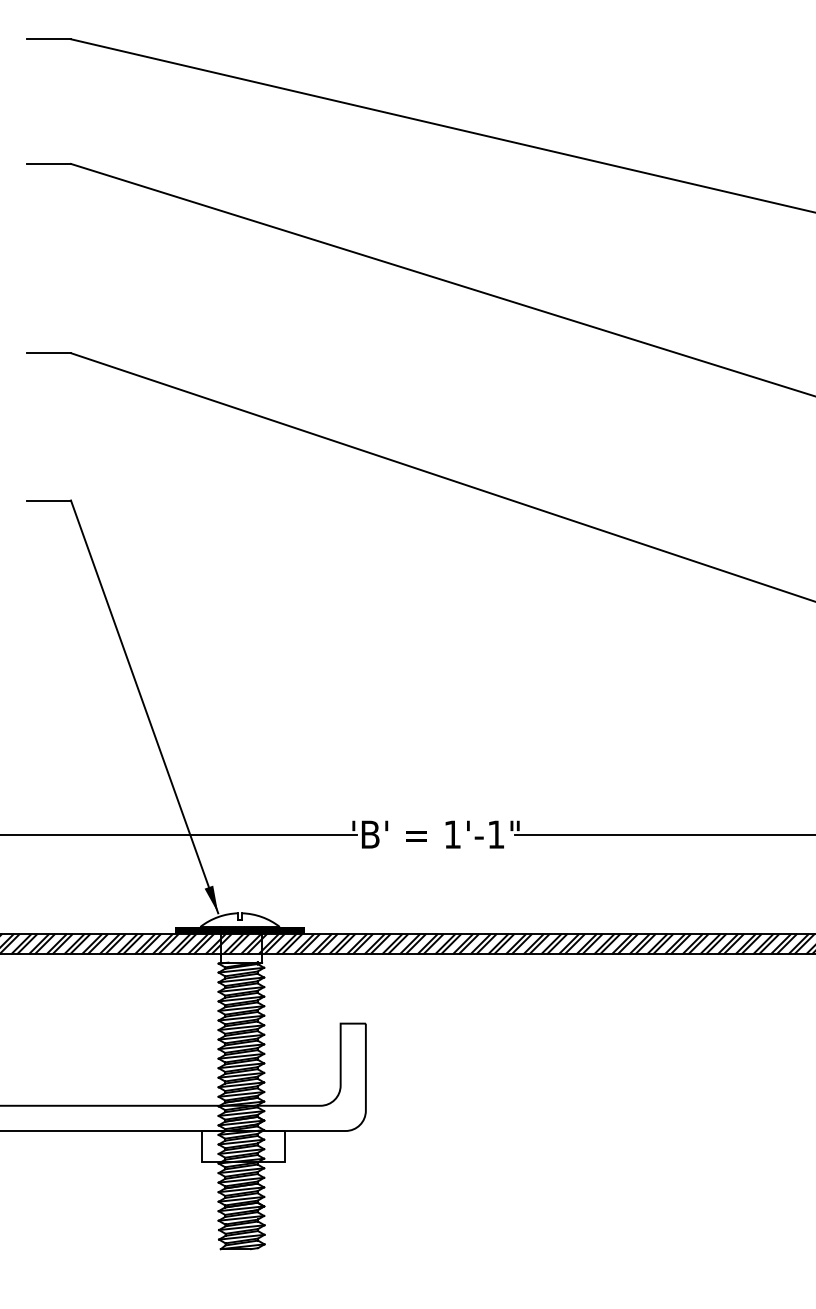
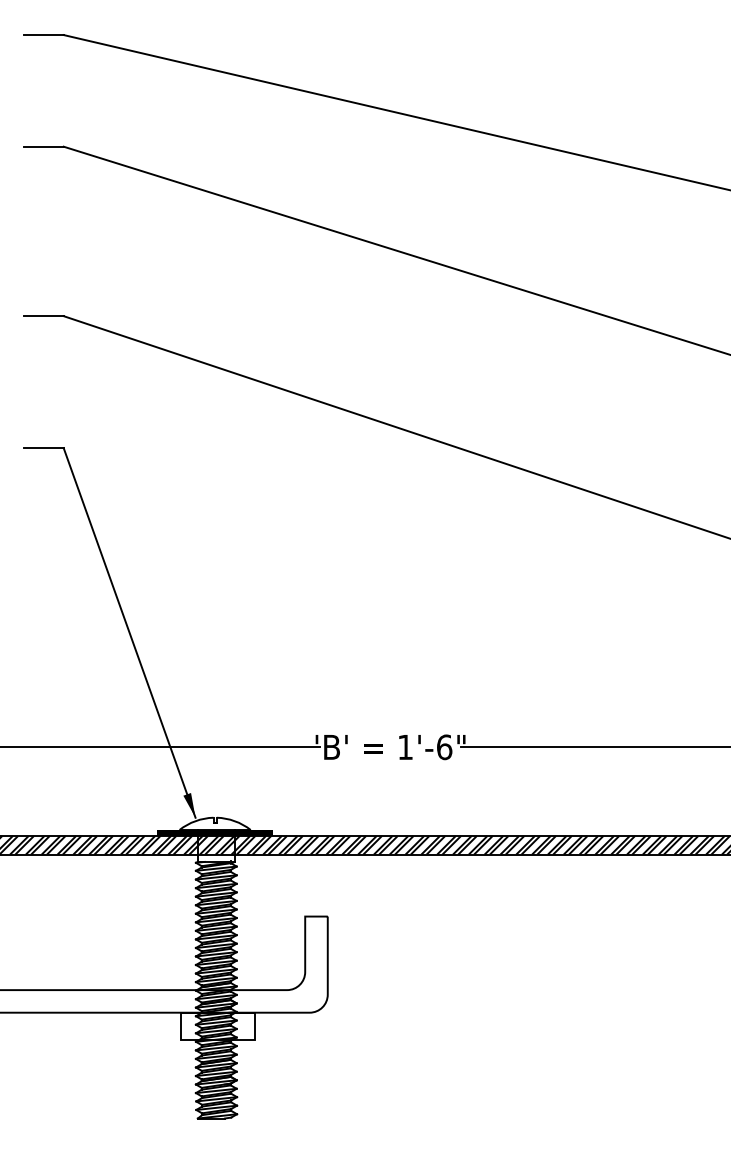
text: (495, 834) -> (443, 747), 1'-1" -> 1'-6"

